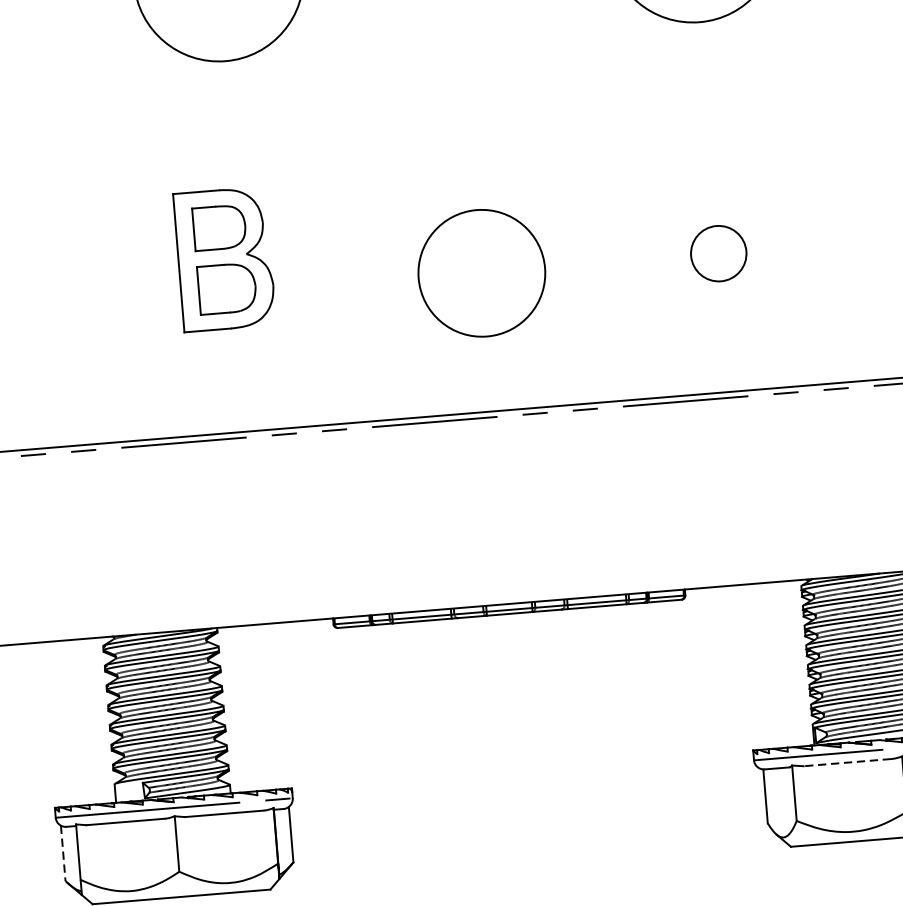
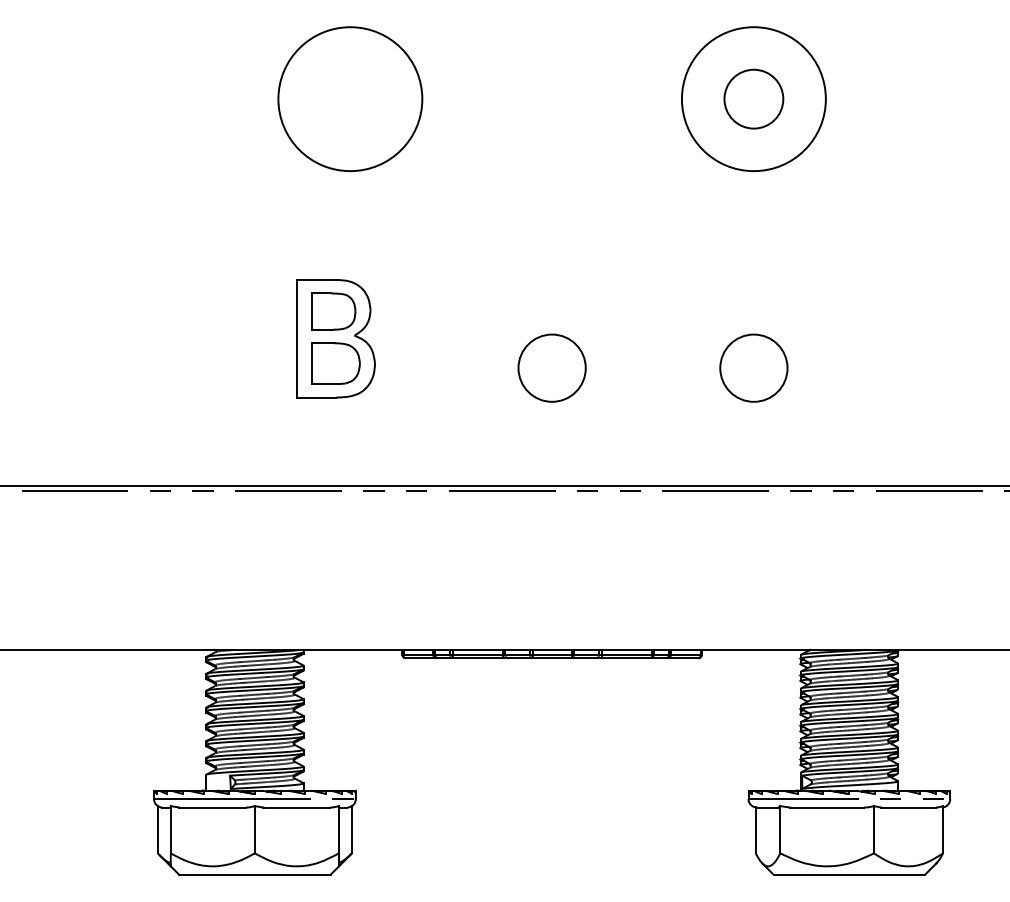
circle: (718, 252) -> (753, 367), size x1.43
circle: (480, 272) -> (551, 367), size x0.62
line: (846, 762) -> (826, 807), dashed -> solid
line: (62, 853) -> (157, 829), dashed -> solid

